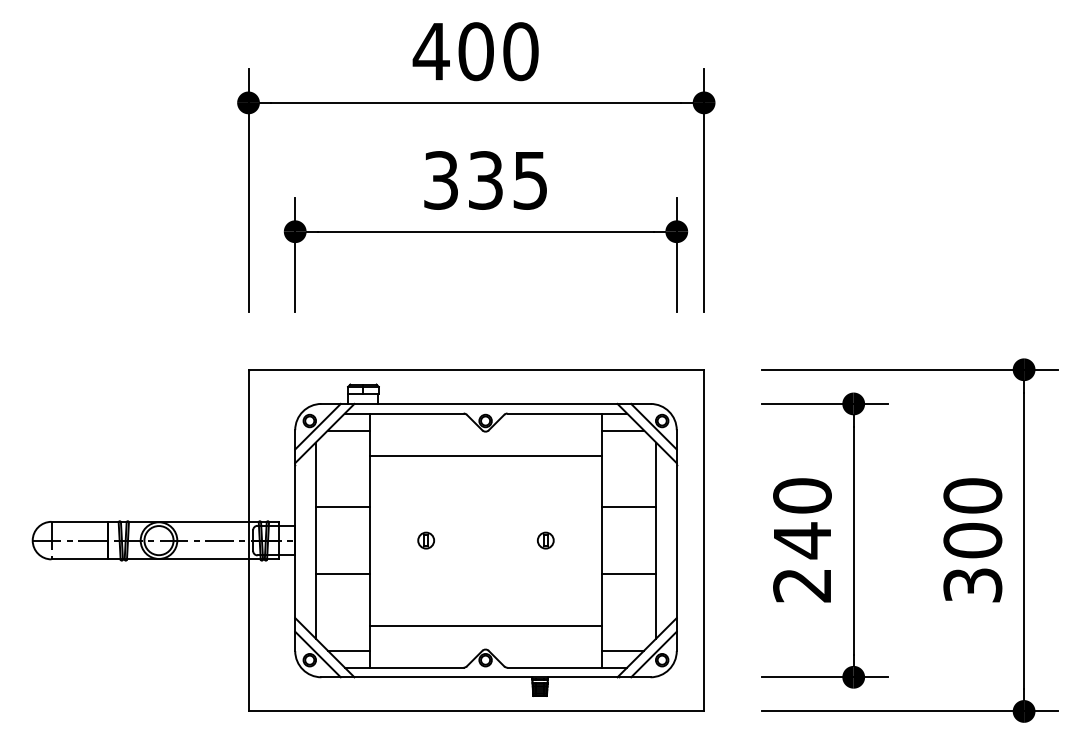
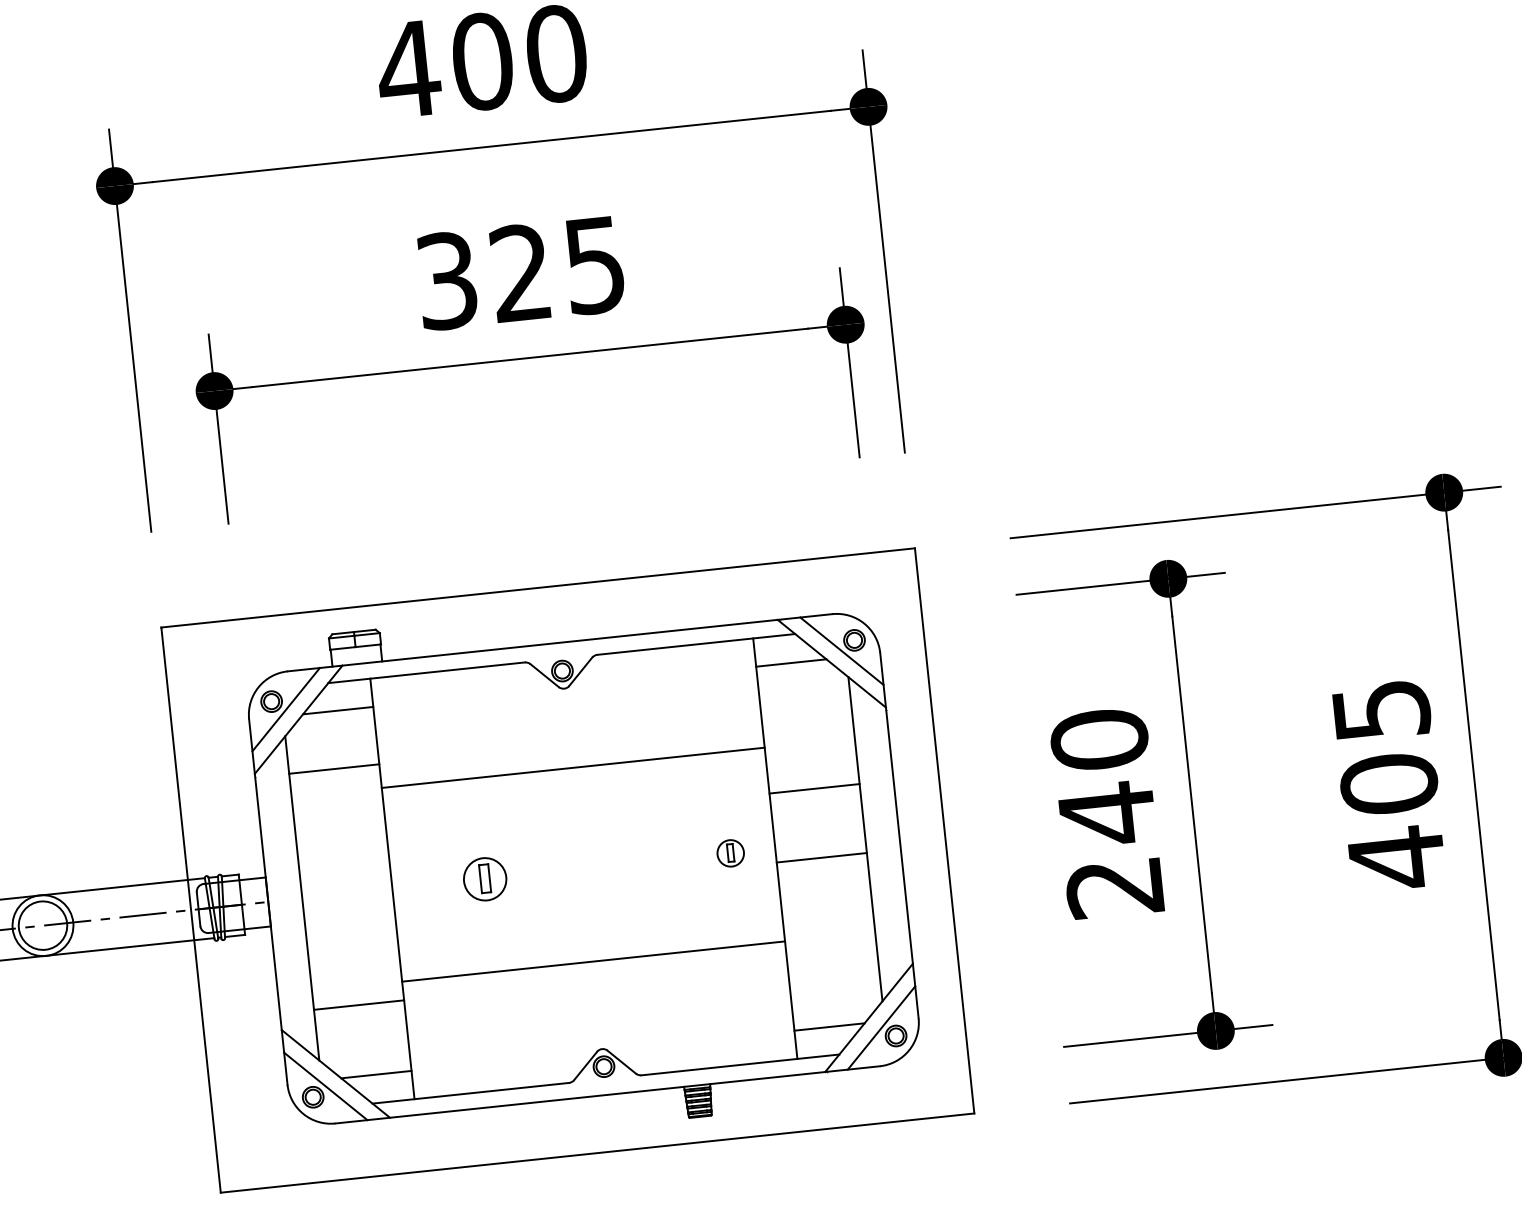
text: (485, 180) -> (520, 273), 335 -> 325
line: (485, 455) -> (572, 767), moved
line: (342, 507) -> (333, 769), moved
part: (425, 540) -> (483, 879), size x1.6
part: (545, 540) -> (730, 853), moved
text: (972, 541) -> (1388, 785), 300 -> 405
line: (342, 573) -> (358, 1004), moved
line: (628, 573) -> (820, 857), moved
line: (485, 625) -> (592, 961), moved

